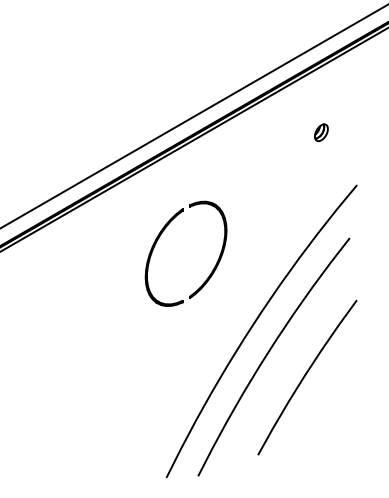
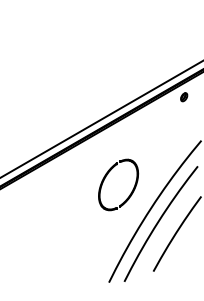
part: (322, 133) -> (184, 97), moved
part: (161, 238) -> (106, 177), moved

